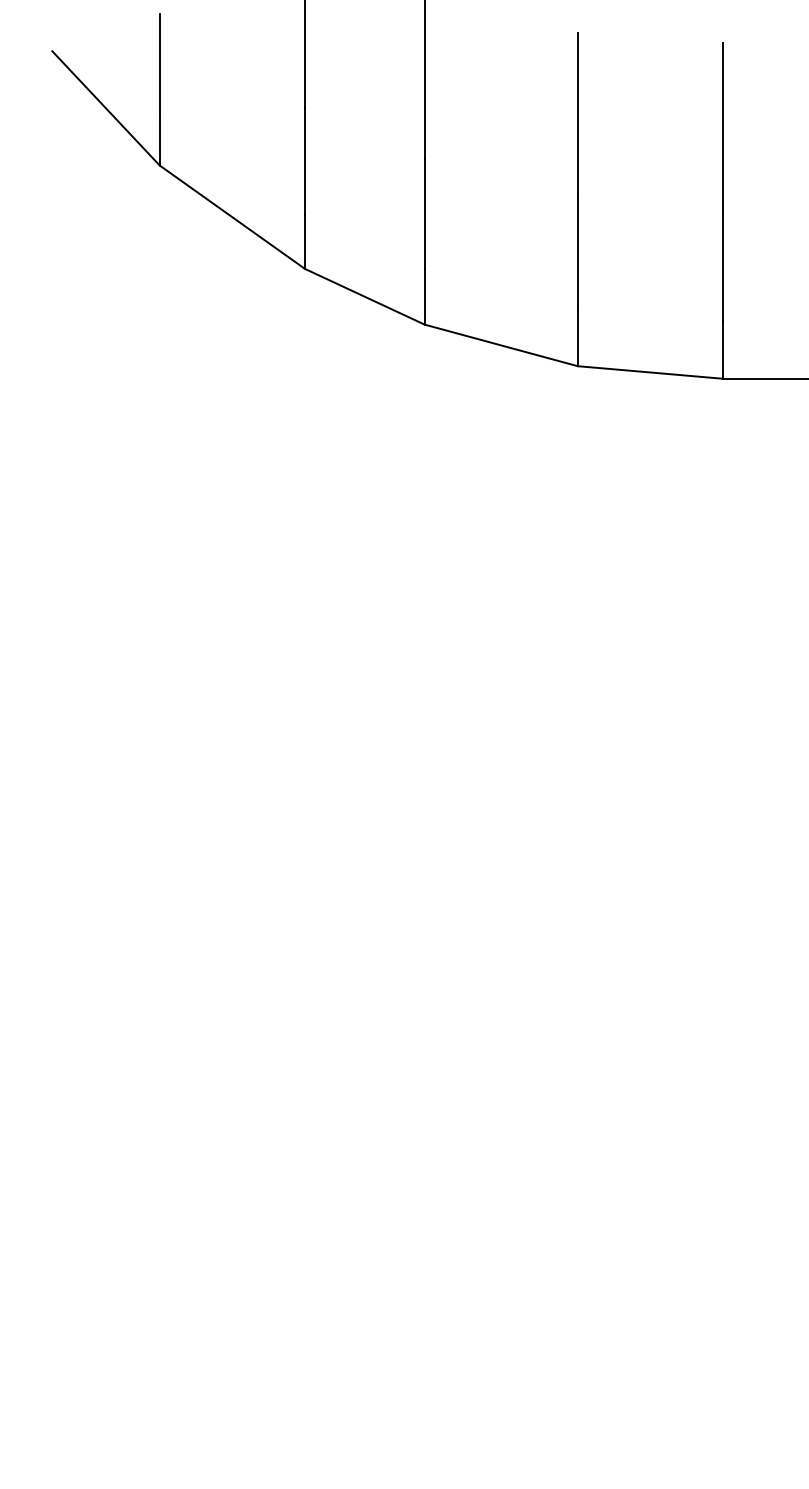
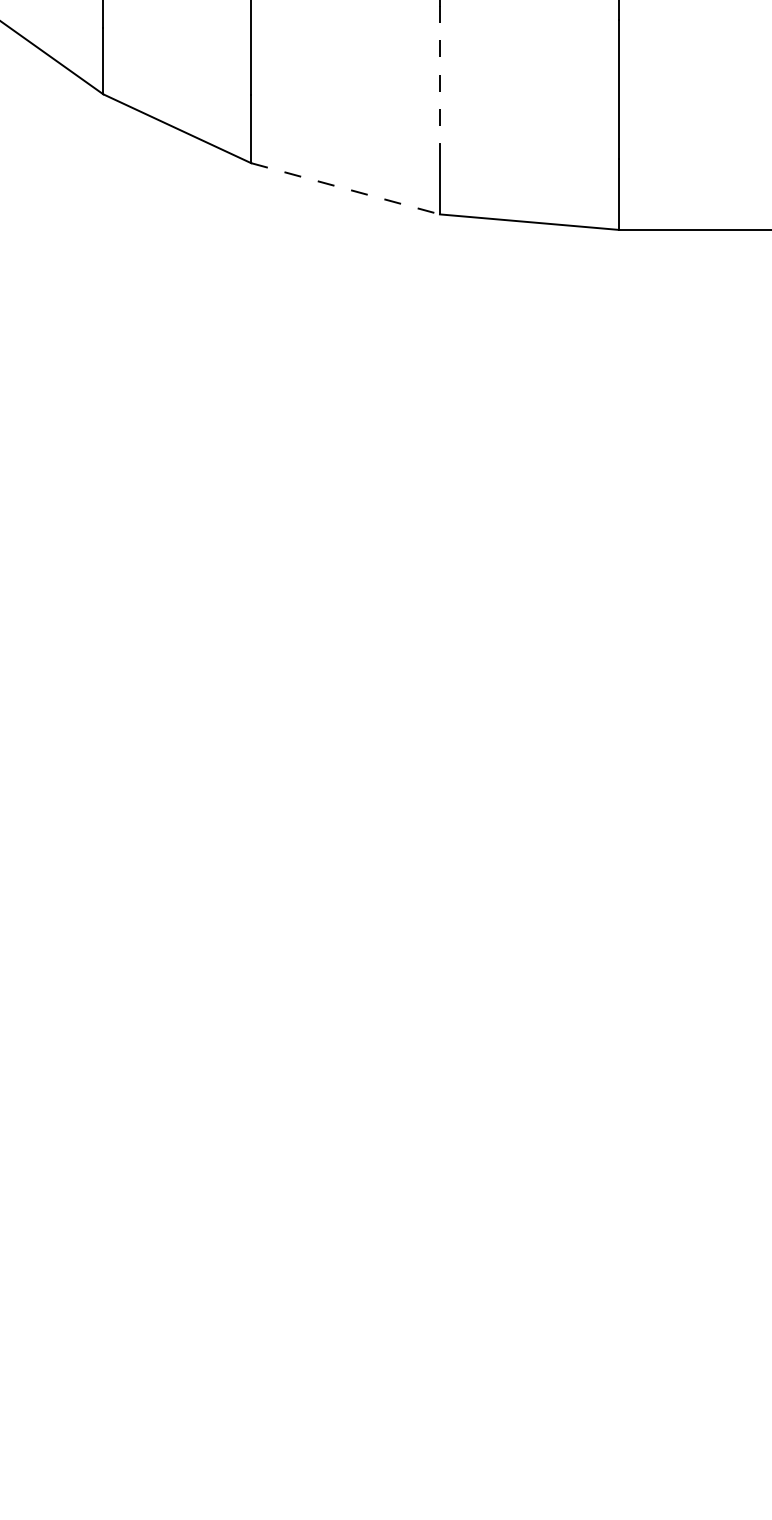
line: (577, 253) -> (439, 75), solid -> dashed
line: (501, 345) -> (345, 188), solid -> dashed

